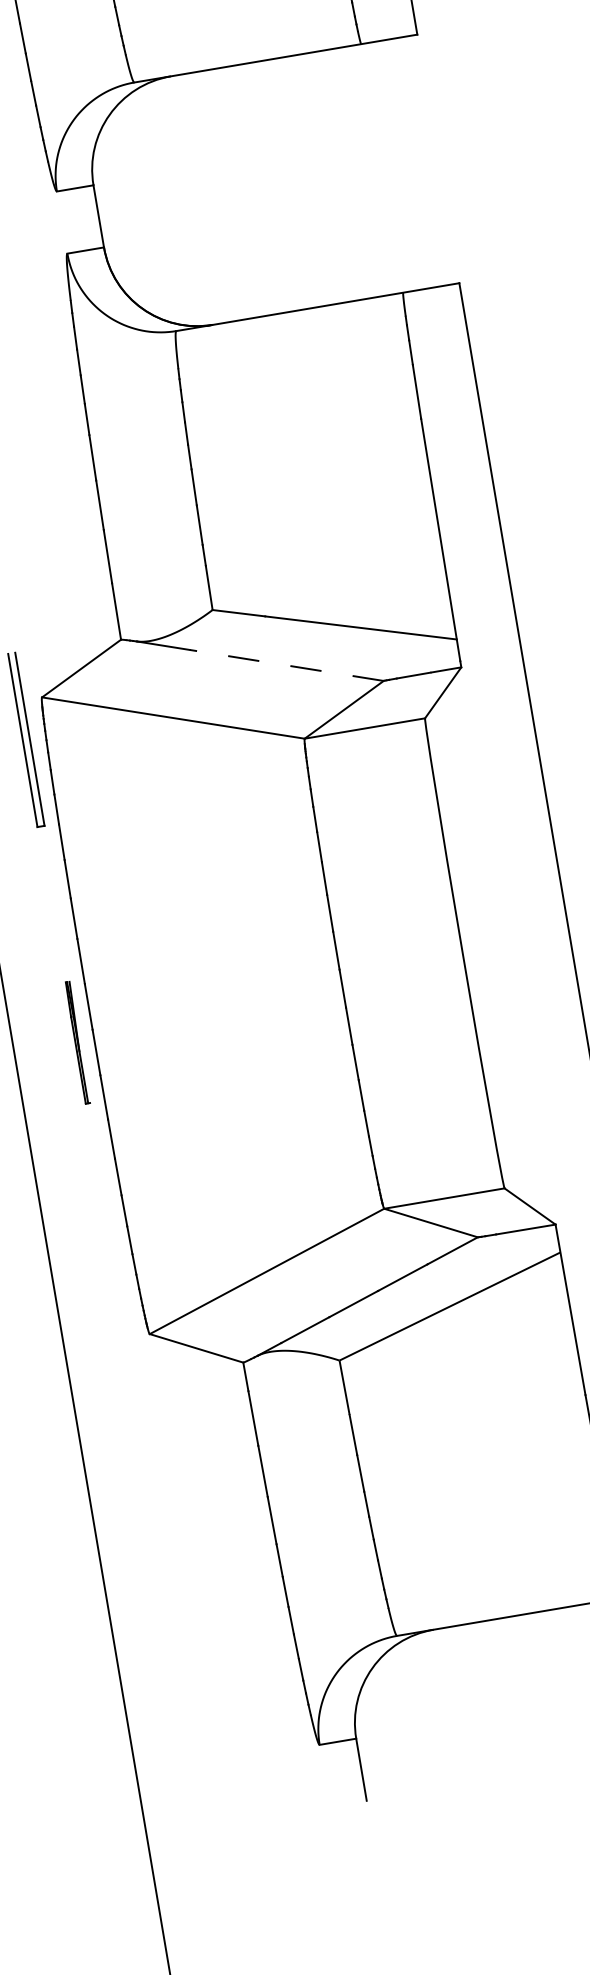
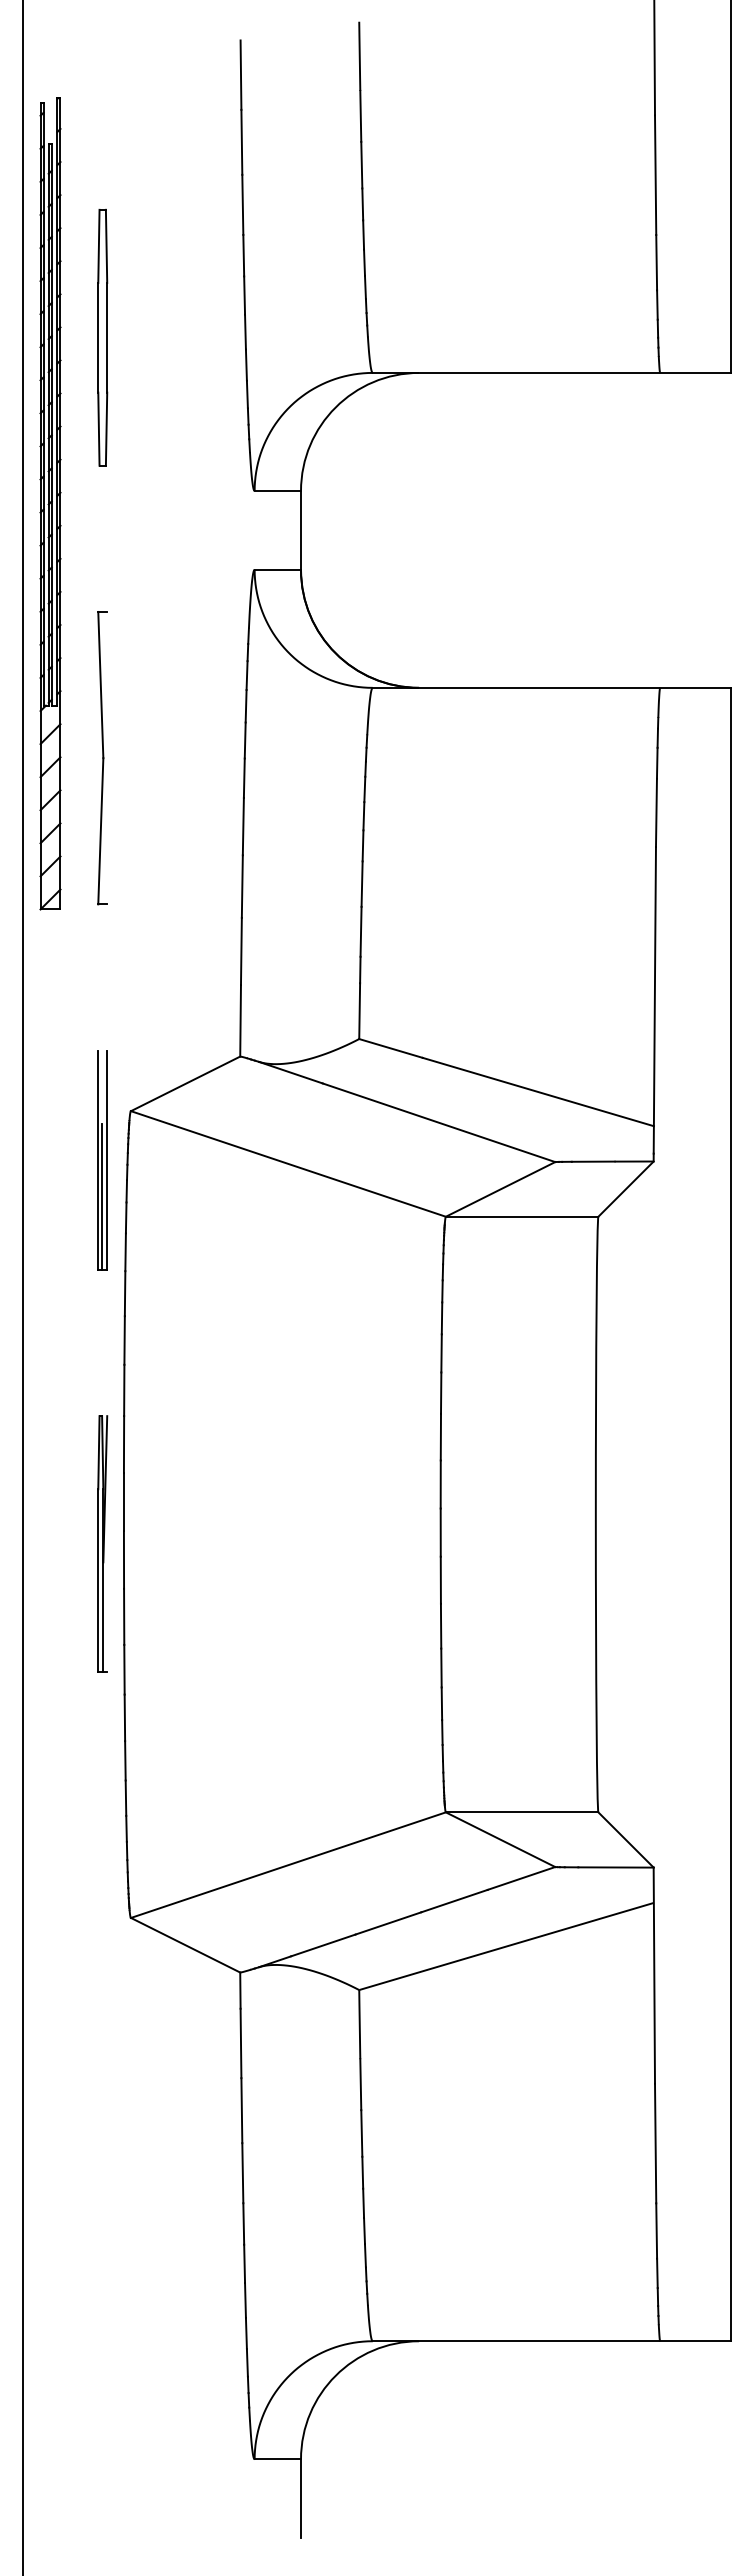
line: (287, 665) -> (439, 1122), dashed -> solid
line: (31, 768) -> (102, 1196), added
part: (77, 1042) -> (102, 1543), size x1.67

